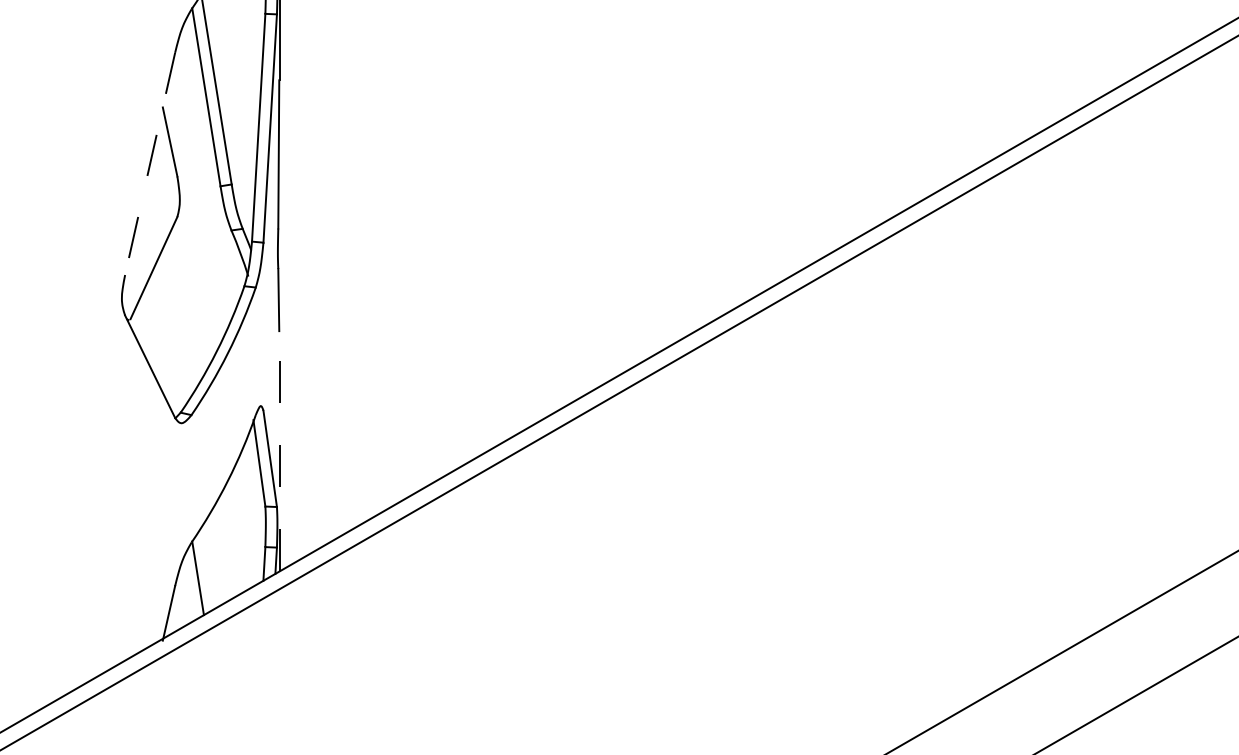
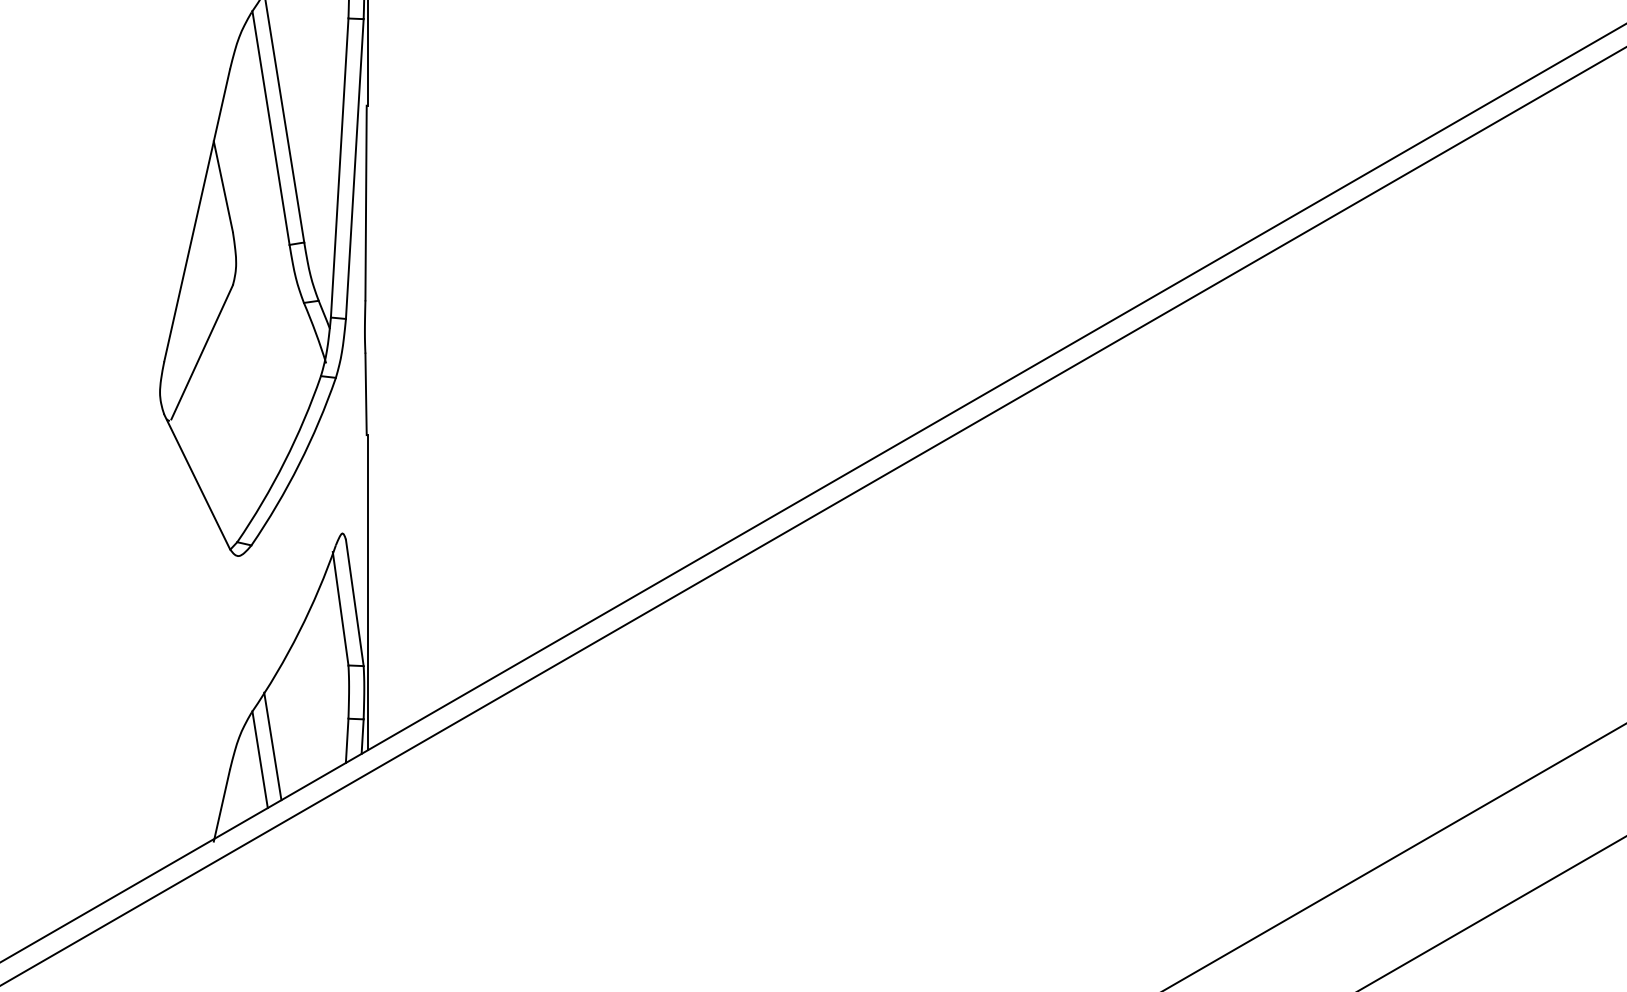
line: (150, 163) -> (197, 215), dashed -> solid
line: (280, 450) -> (368, 592), dashed -> solid
line: (207, 568) -> (272, 746), added

